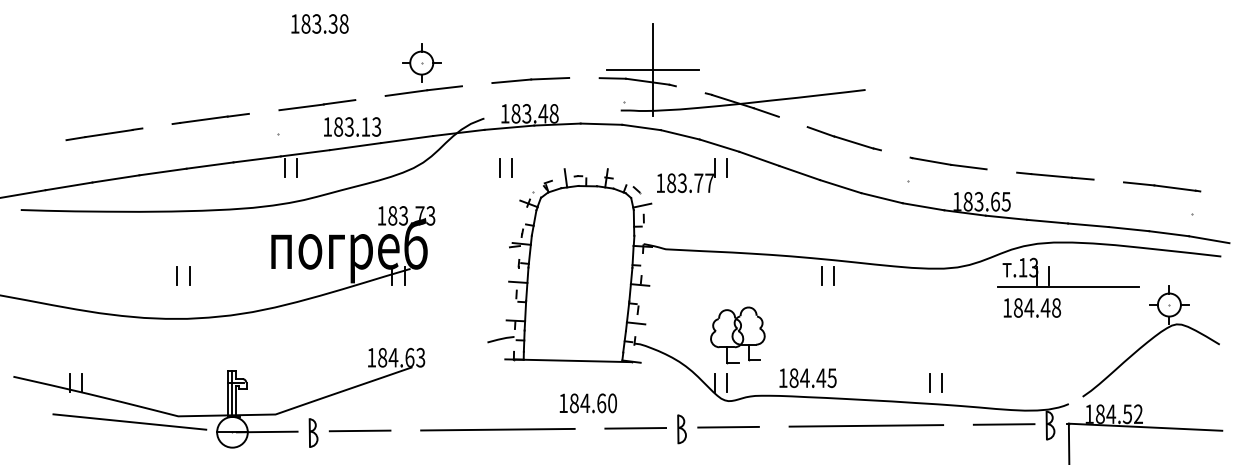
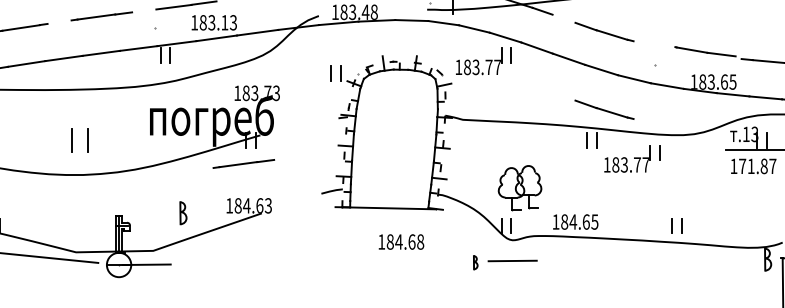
line: (948, 163) -> (705, 51), moved
part: (505, 167) -> (335, 73), moved
line: (843, 236) -> (603, 109), added
part: (183, 275) -> (80, 140), size x1.6
part: (879, 298) -> (632, 158), added
line: (389, 304) -> (243, 163), added
text: (1037, 307) -> (757, 165), 184.48 -> 171.87
text: (821, 377) -> (586, 221), 184.45 -> 184.65
text: (612, 403) -> (420, 242), 184.60 -> 184.68
line: (1003, 424) -> (730, 258), removed
line: (866, 425) -> (622, 259), removed
line: (635, 428) -> (438, 261), removed
line: (497, 429) -> (329, 262), removed
part: (681, 429) -> (475, 262), size x0.6
line: (359, 430) -> (219, 263), removed
part: (313, 432) -> (183, 212), moved

